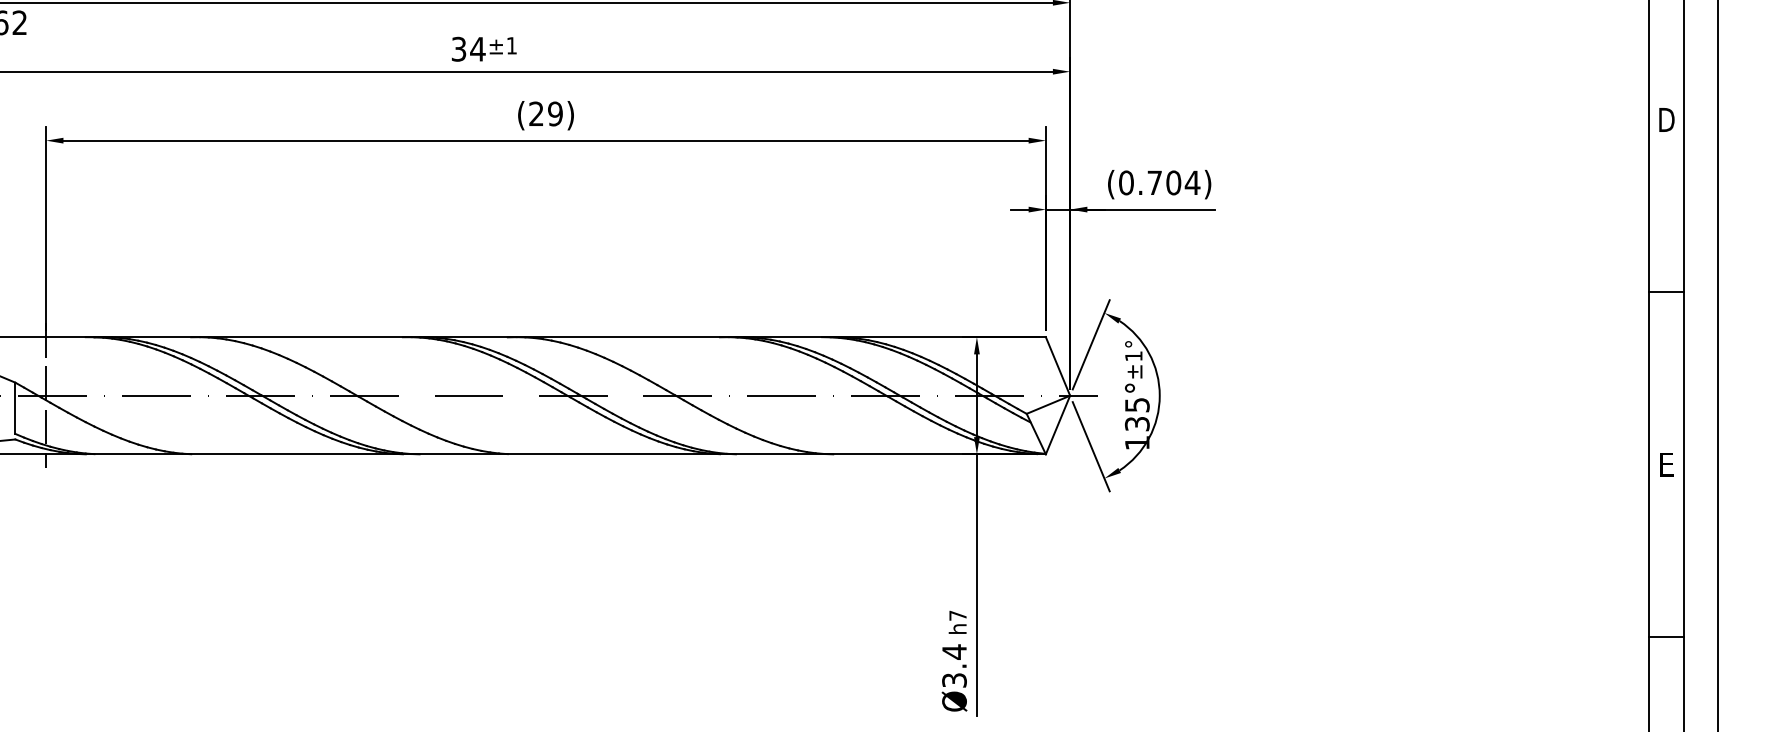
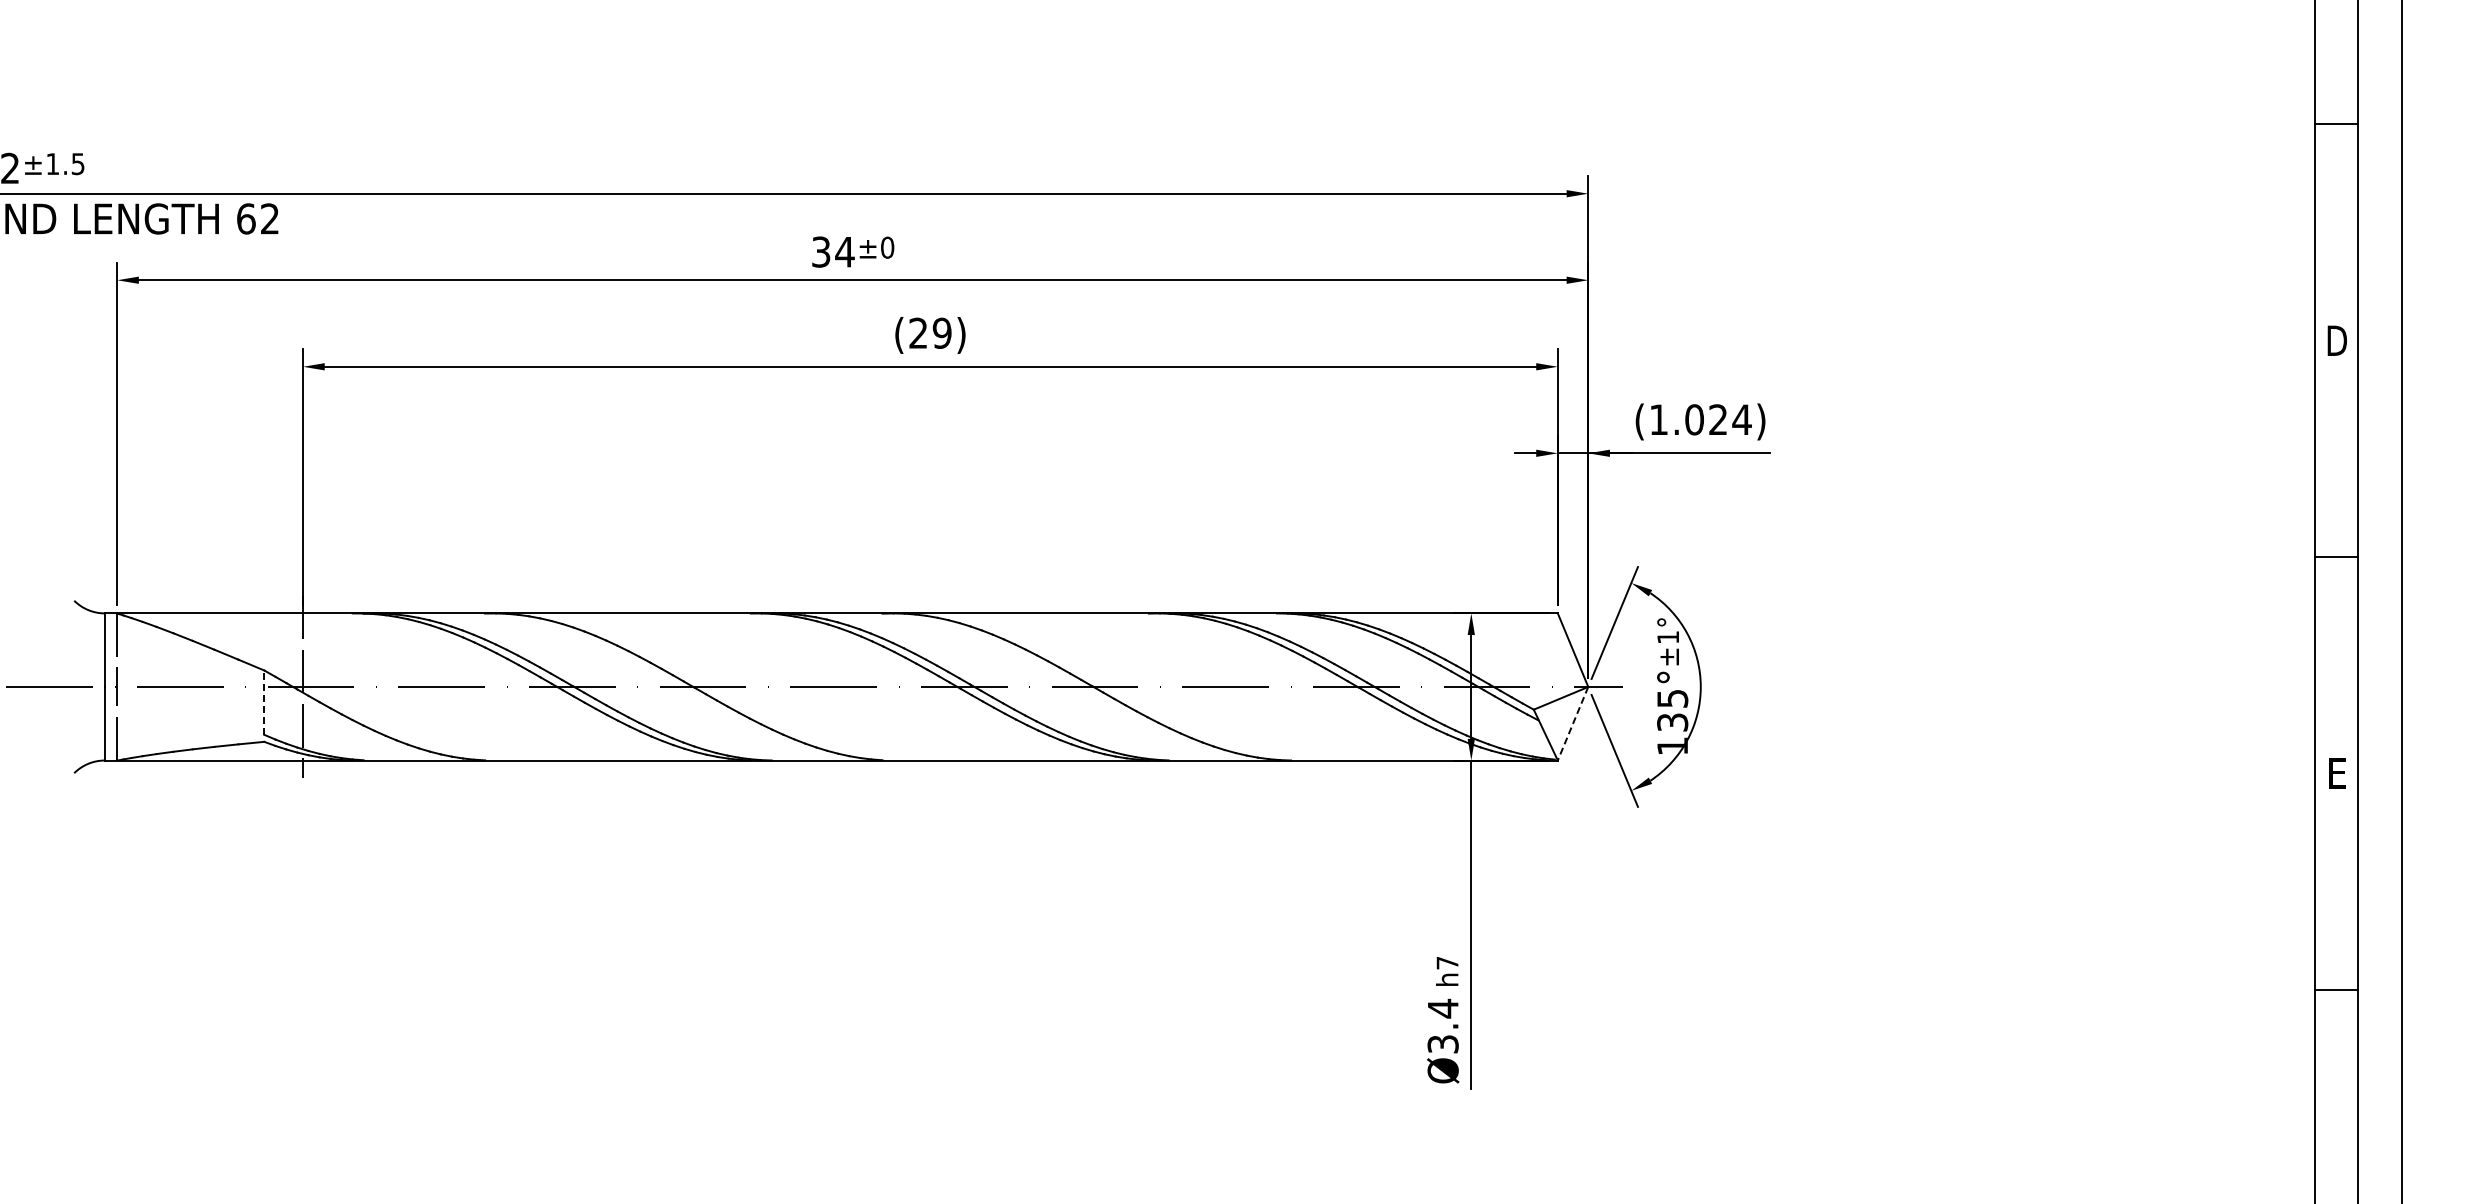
text: (511, 45) -> (887, 247), ±1 -> ±0
text: (1149, 182) -> (1688, 419), (0.704) -> (1.024)
line: (15, 408) -> (264, 702), solid -> dashed
line: (1058, 424) -> (1573, 723), solid -> dashed

